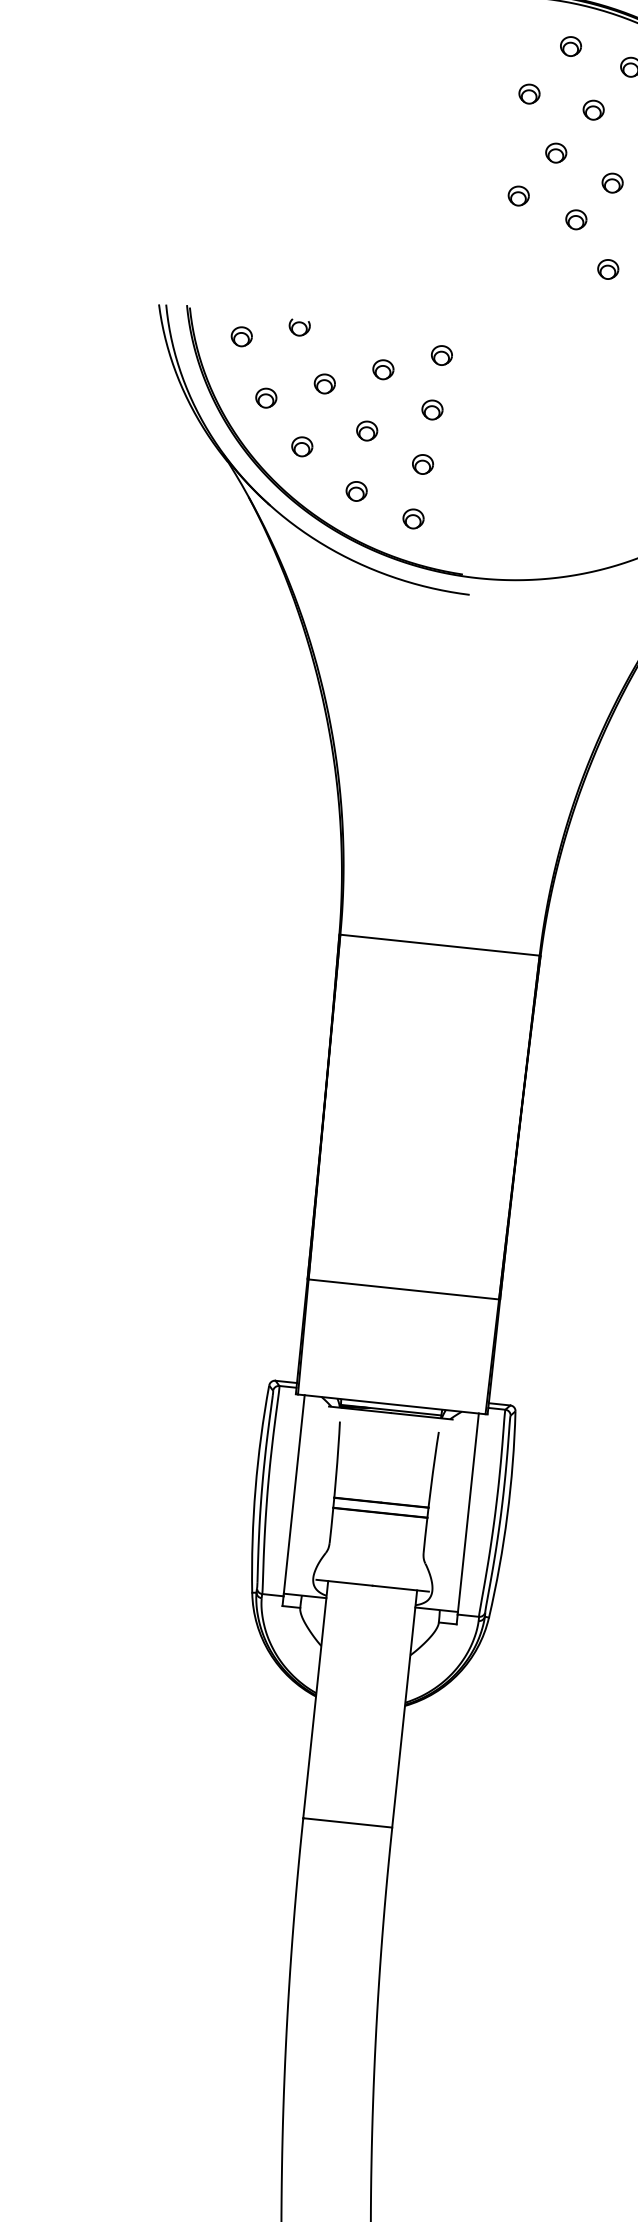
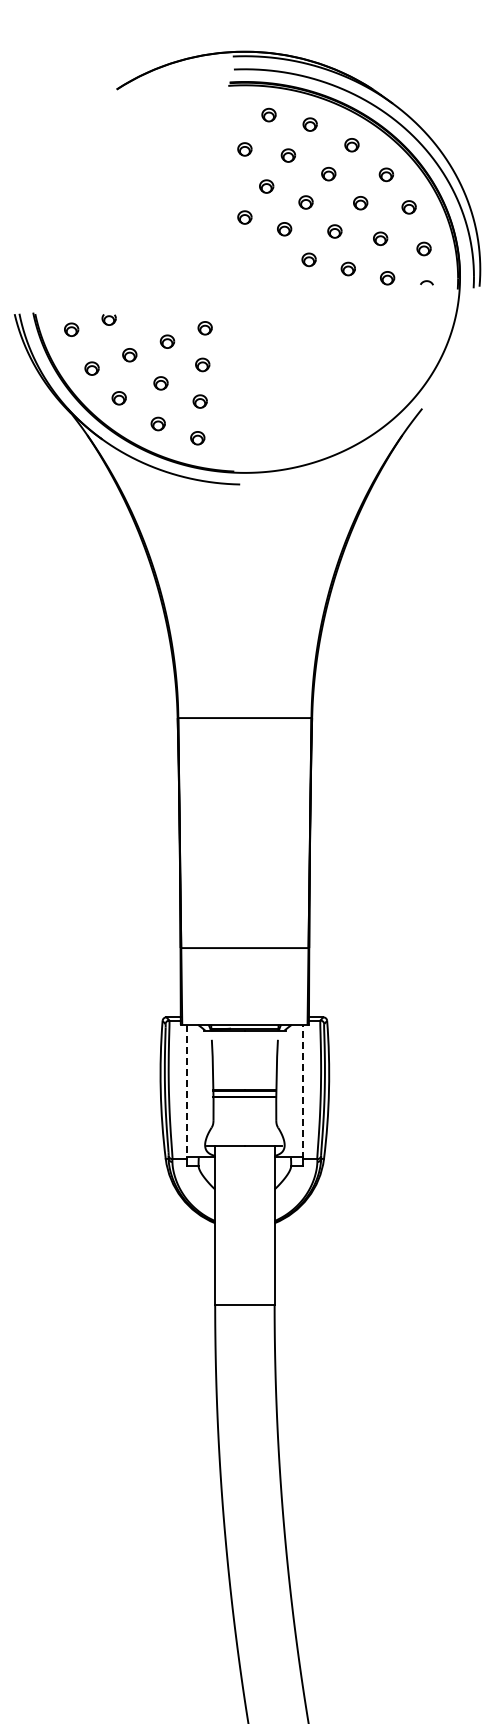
line: (293, 1496) -> (186, 1092), solid -> dashed
line: (468, 1513) -> (303, 1091), solid -> dashed

